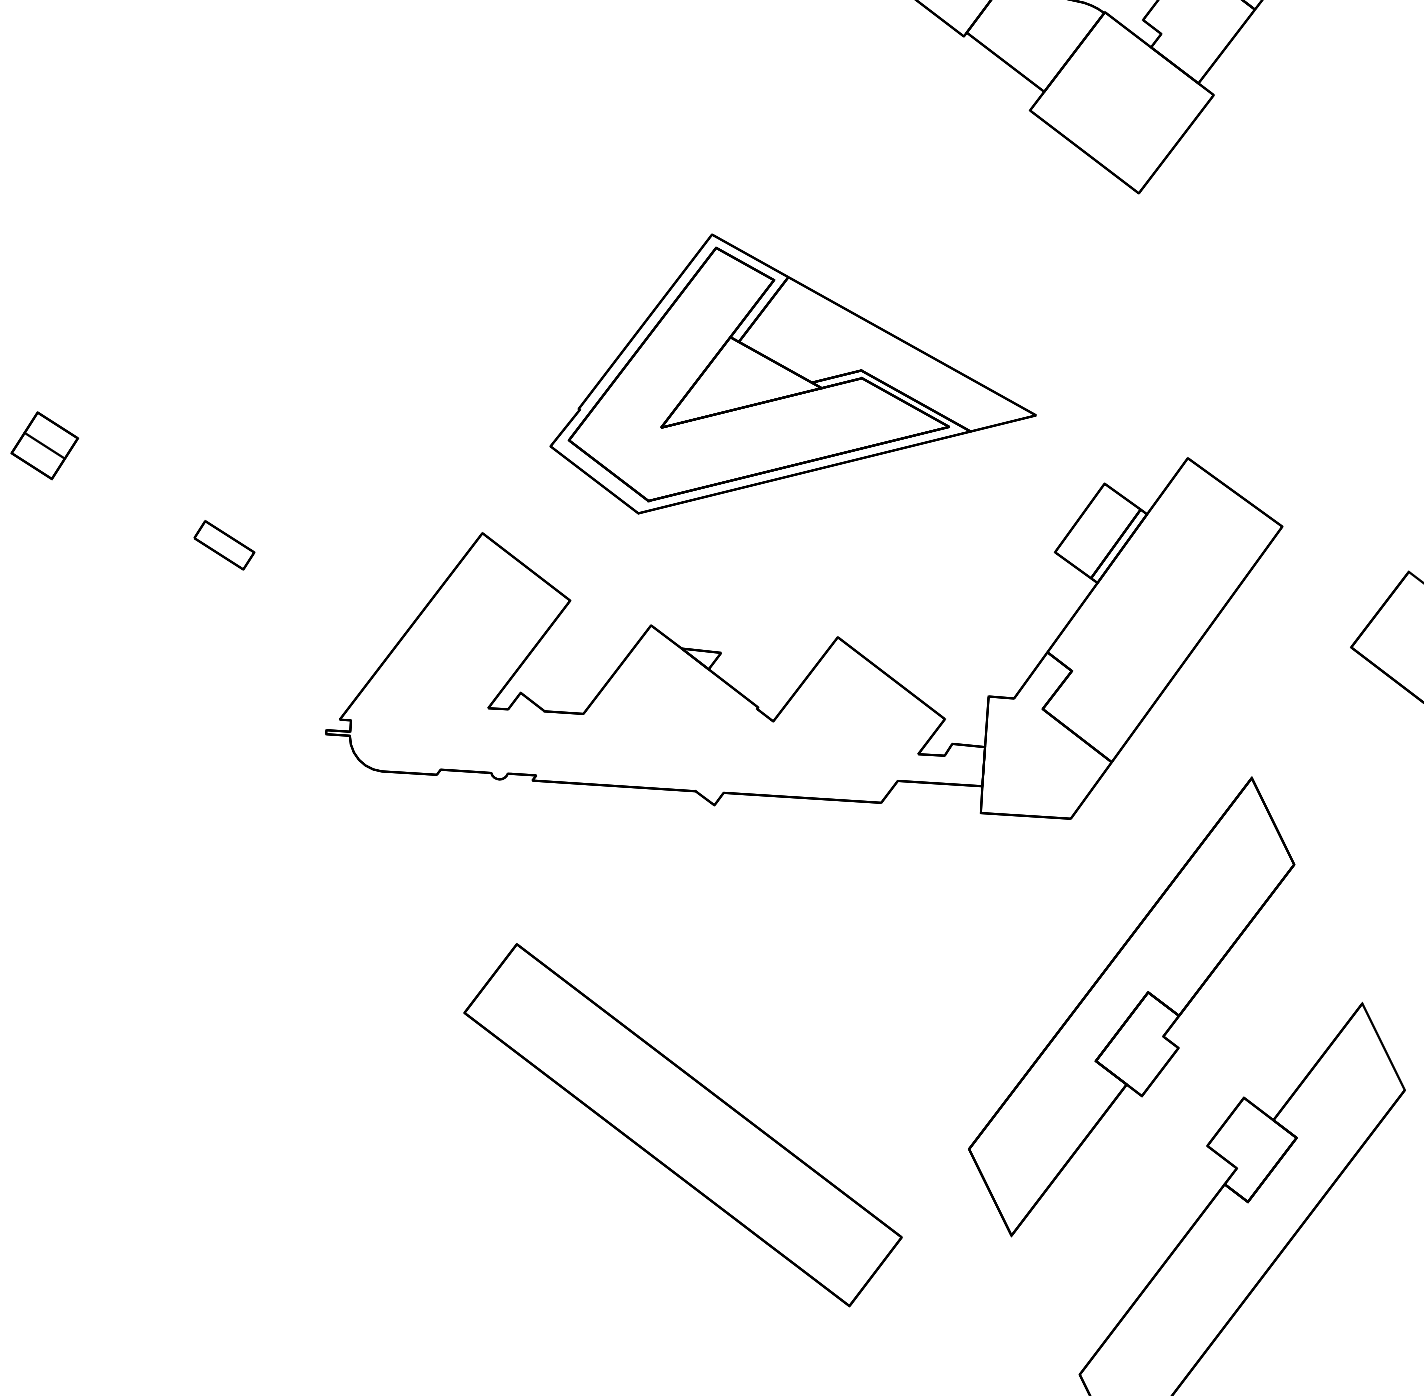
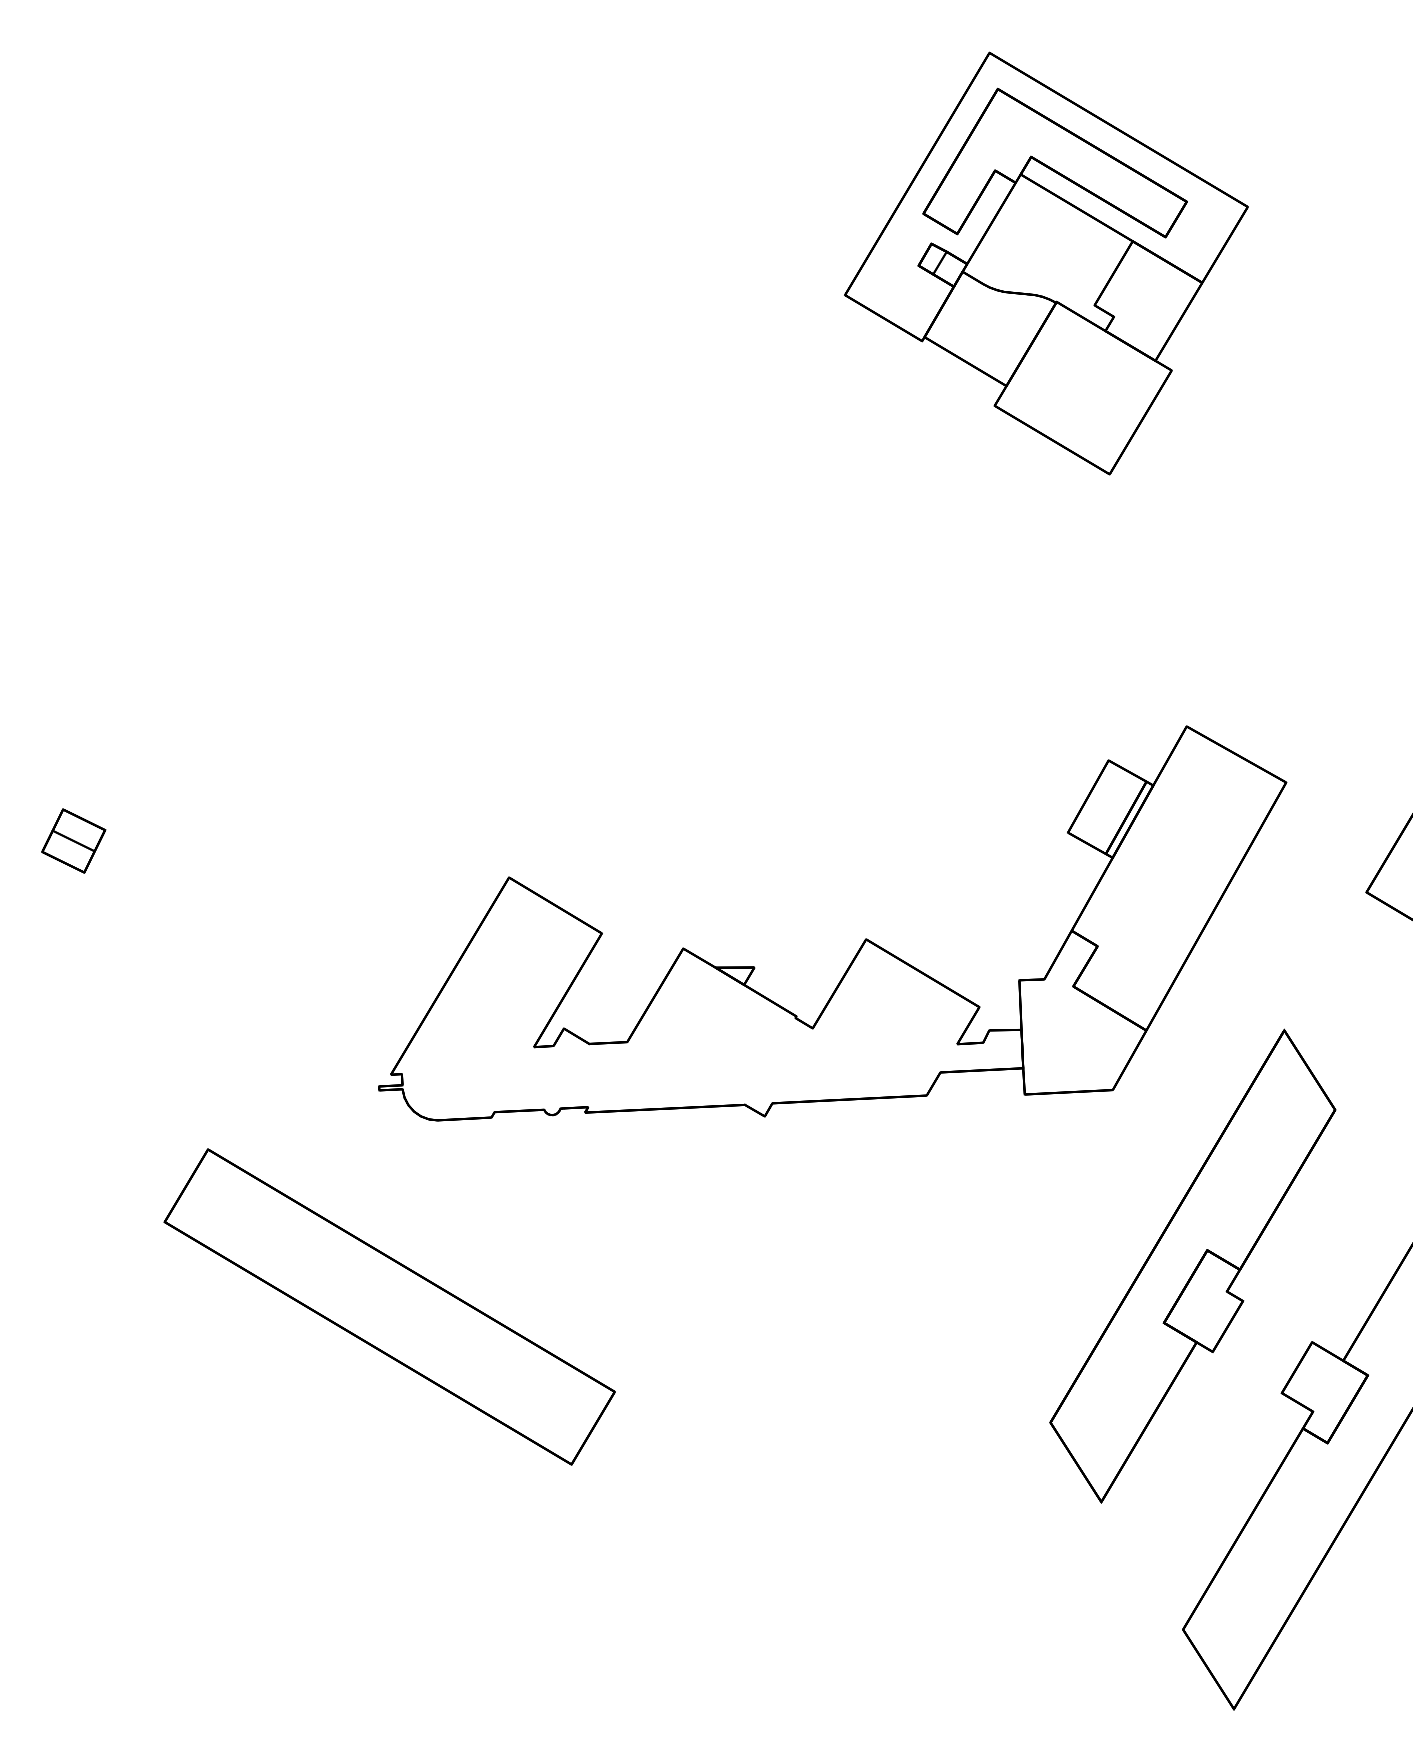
part: (797, 388) -> (799, 701), removed
part: (224, 544) -> (259, 917), removed
part: (682, 1124) -> (389, 1306), moved

